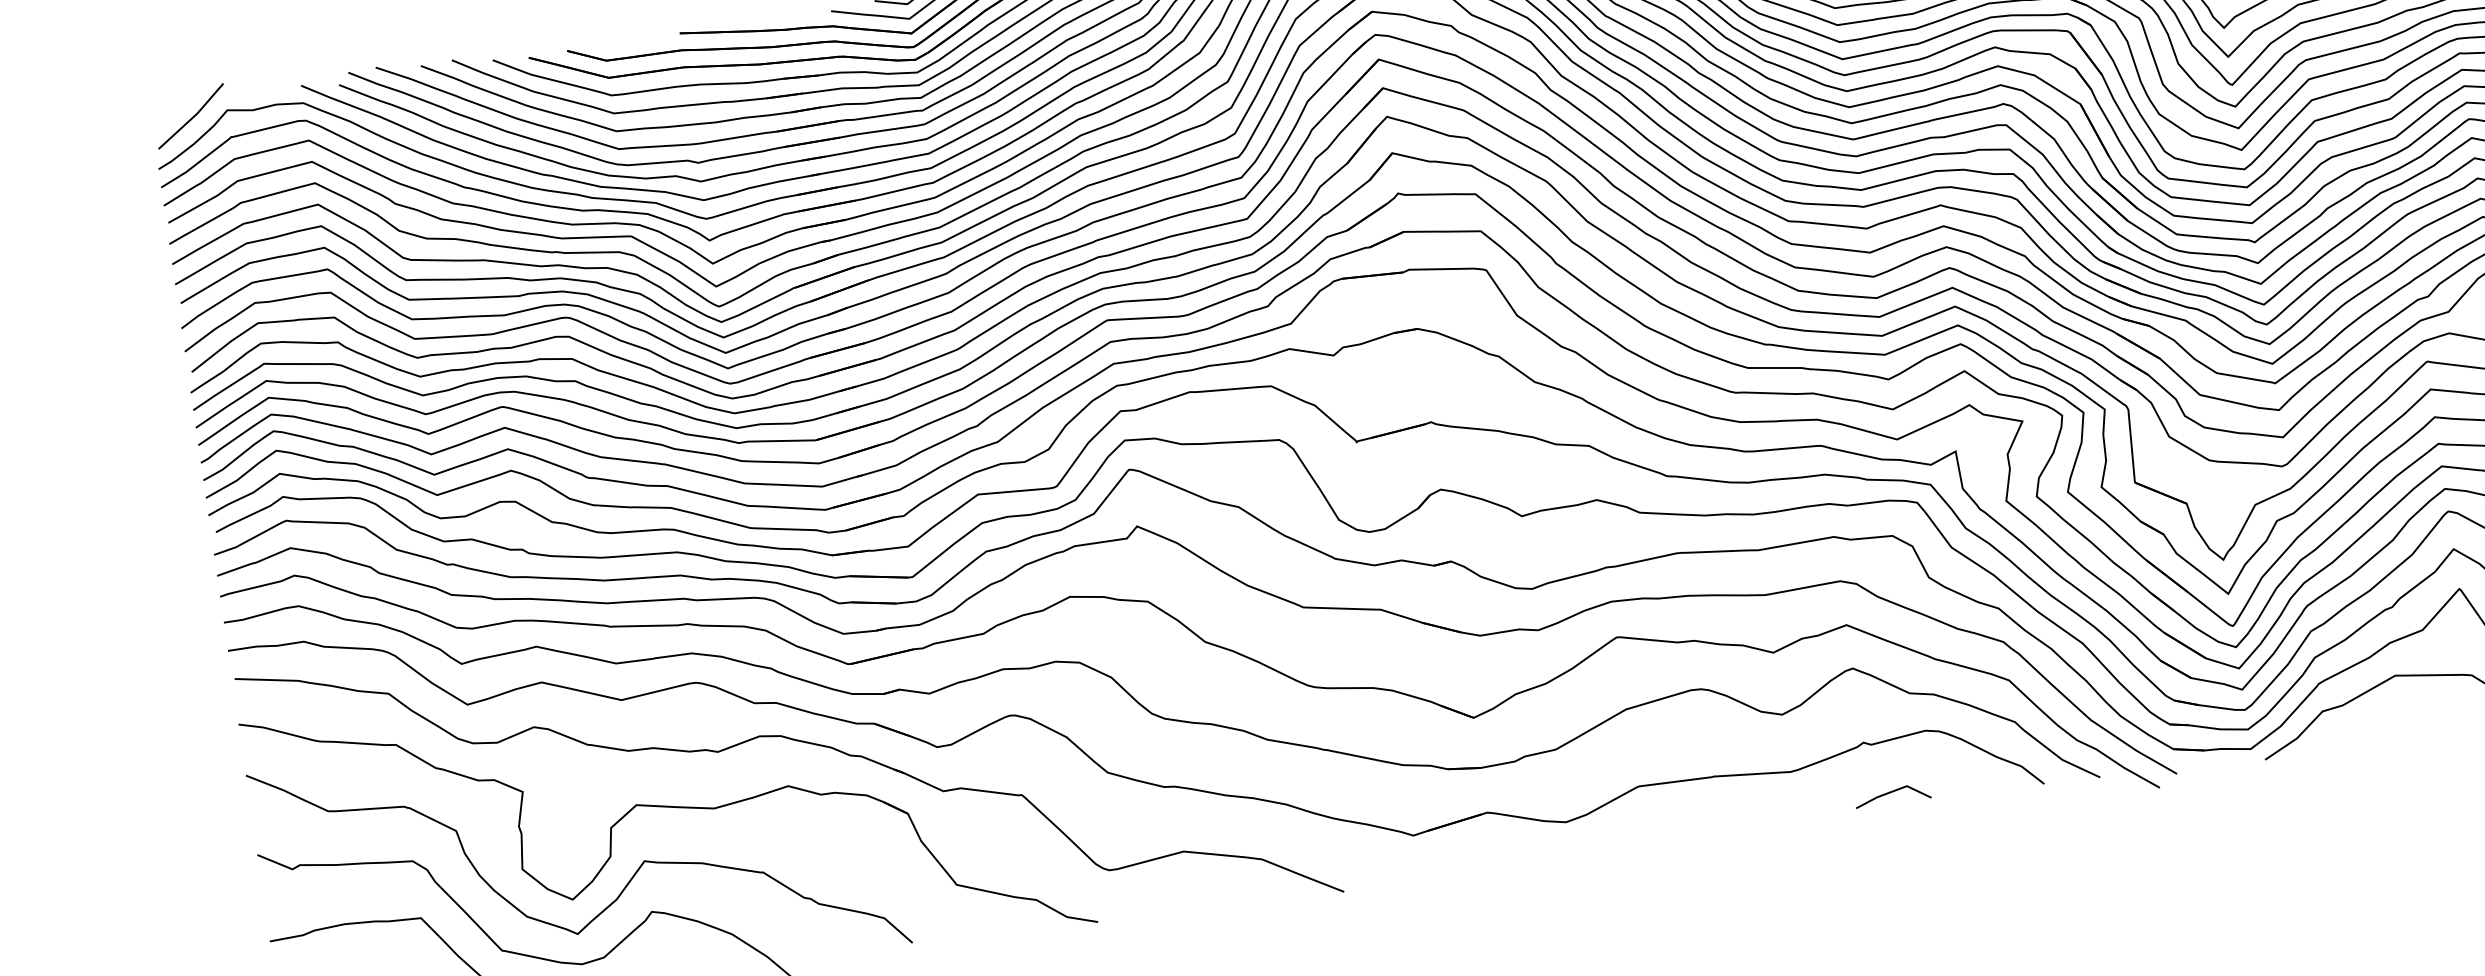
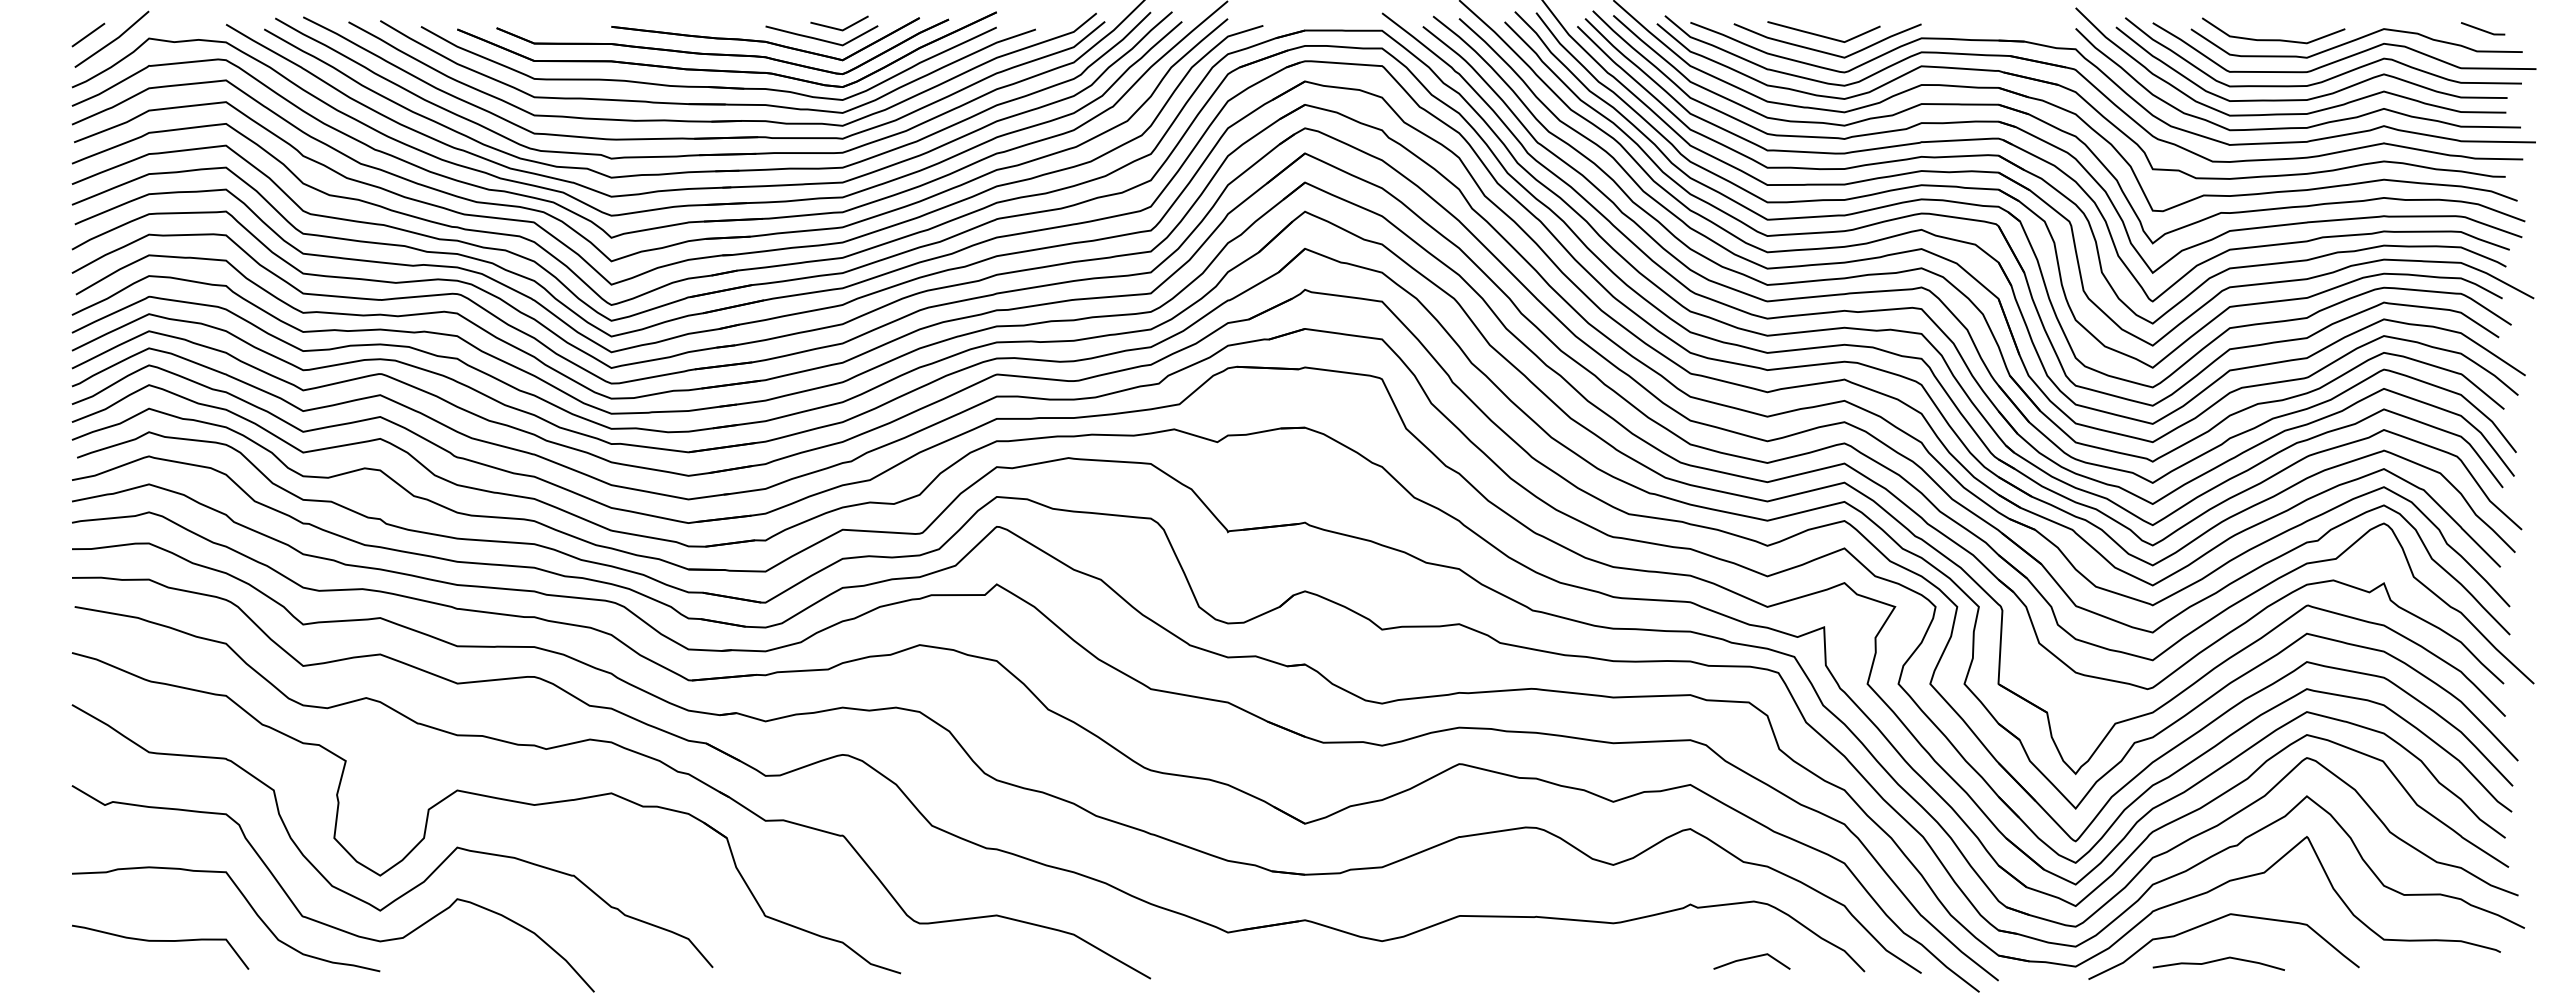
line: (167, 114) -> (88, 34), added
curve: (2390, 723) -> (2218, 961), added
line: (1891, 792) -> (1751, 958), moved

